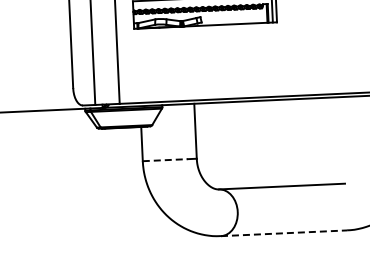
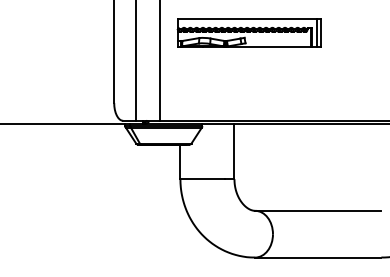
line: (165, 160) -> (203, 179), dashed -> solid
line: (284, 233) -> (318, 257), dashed -> solid

